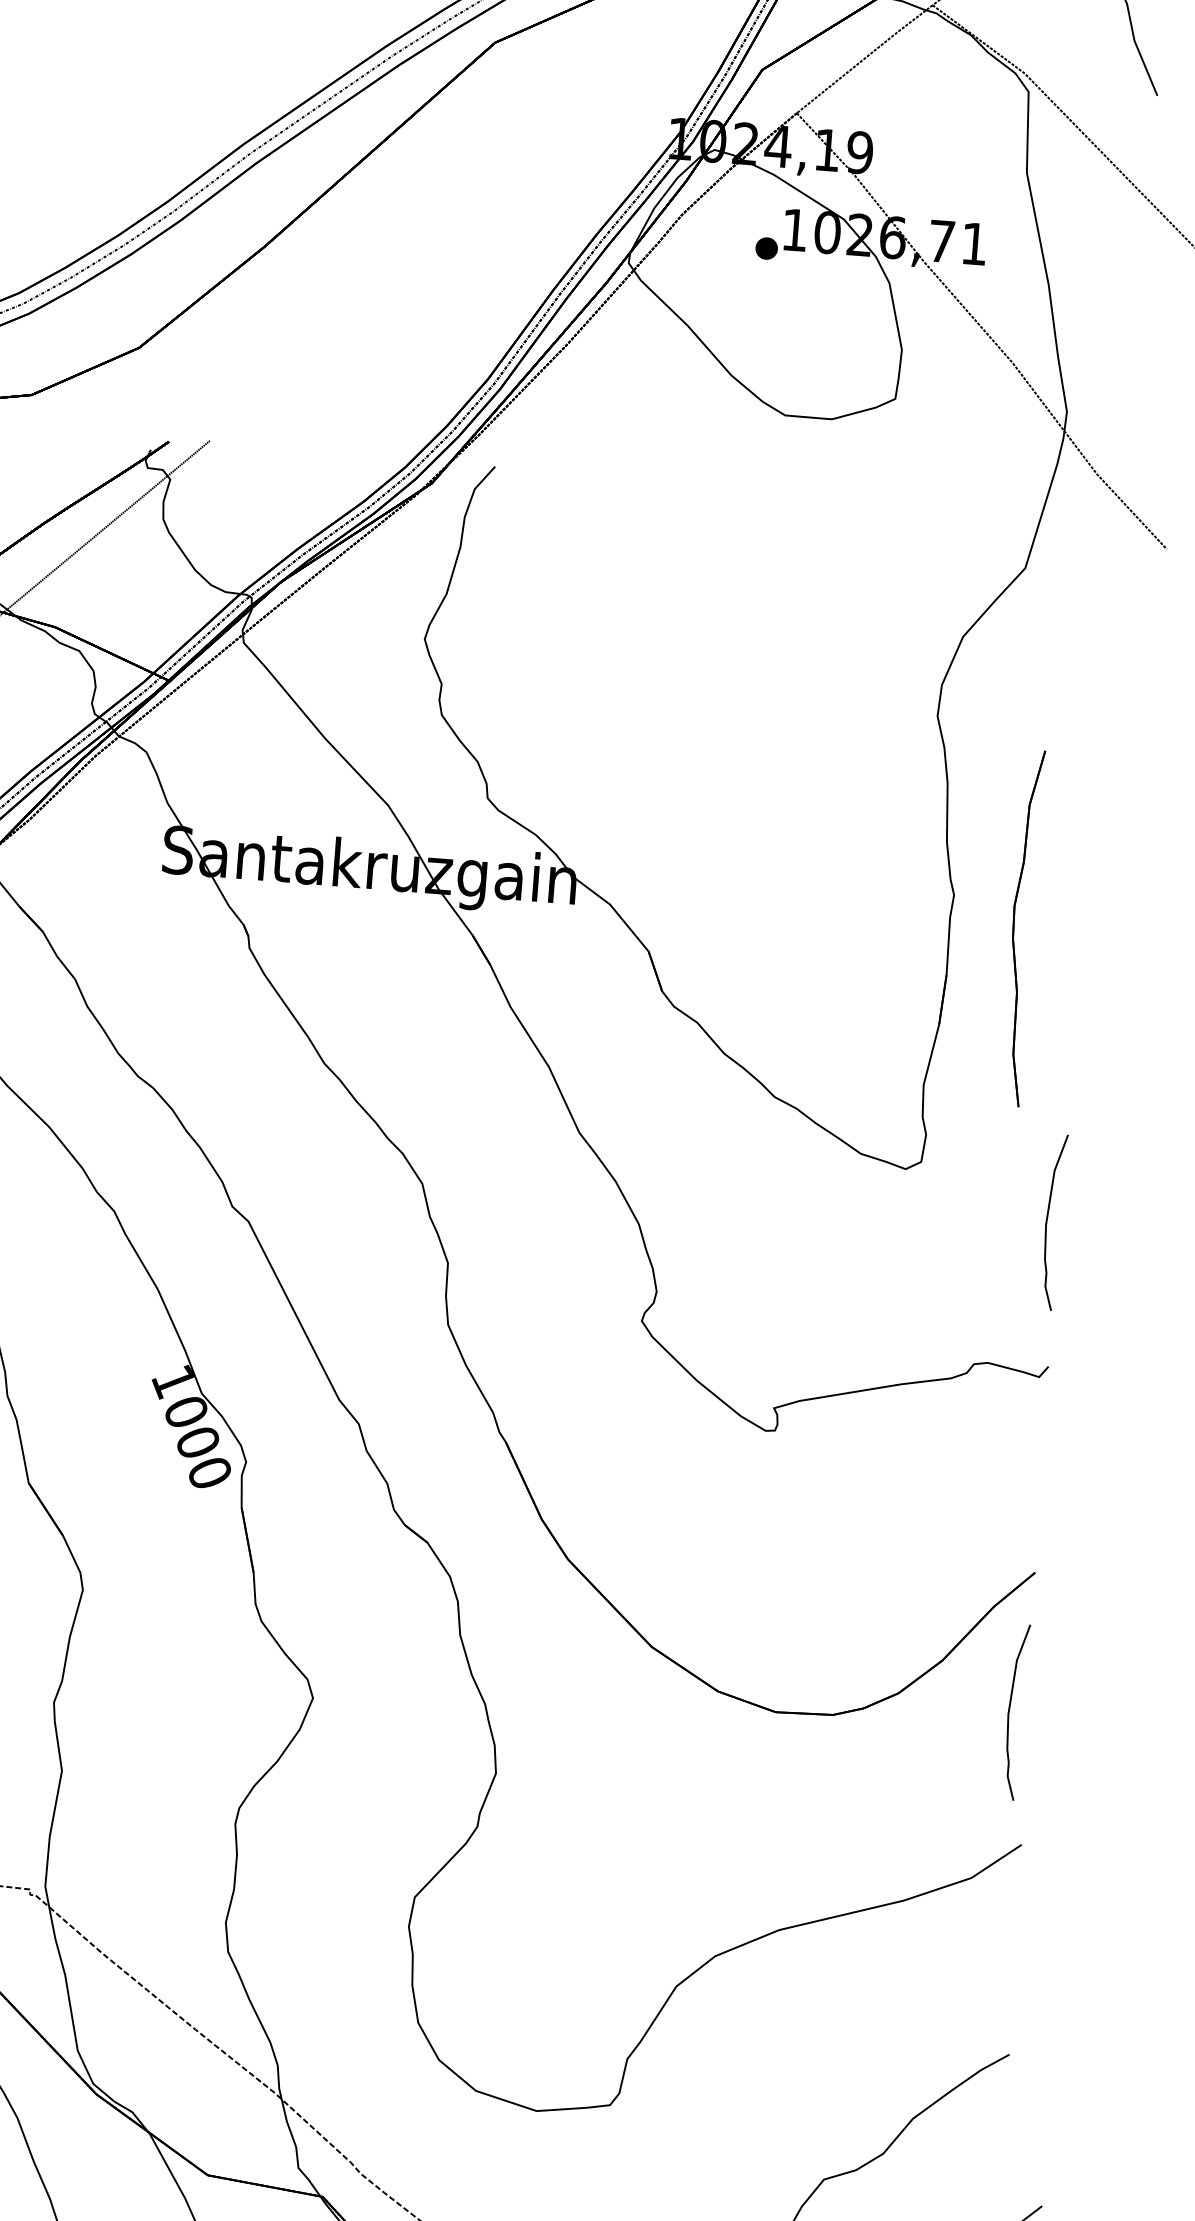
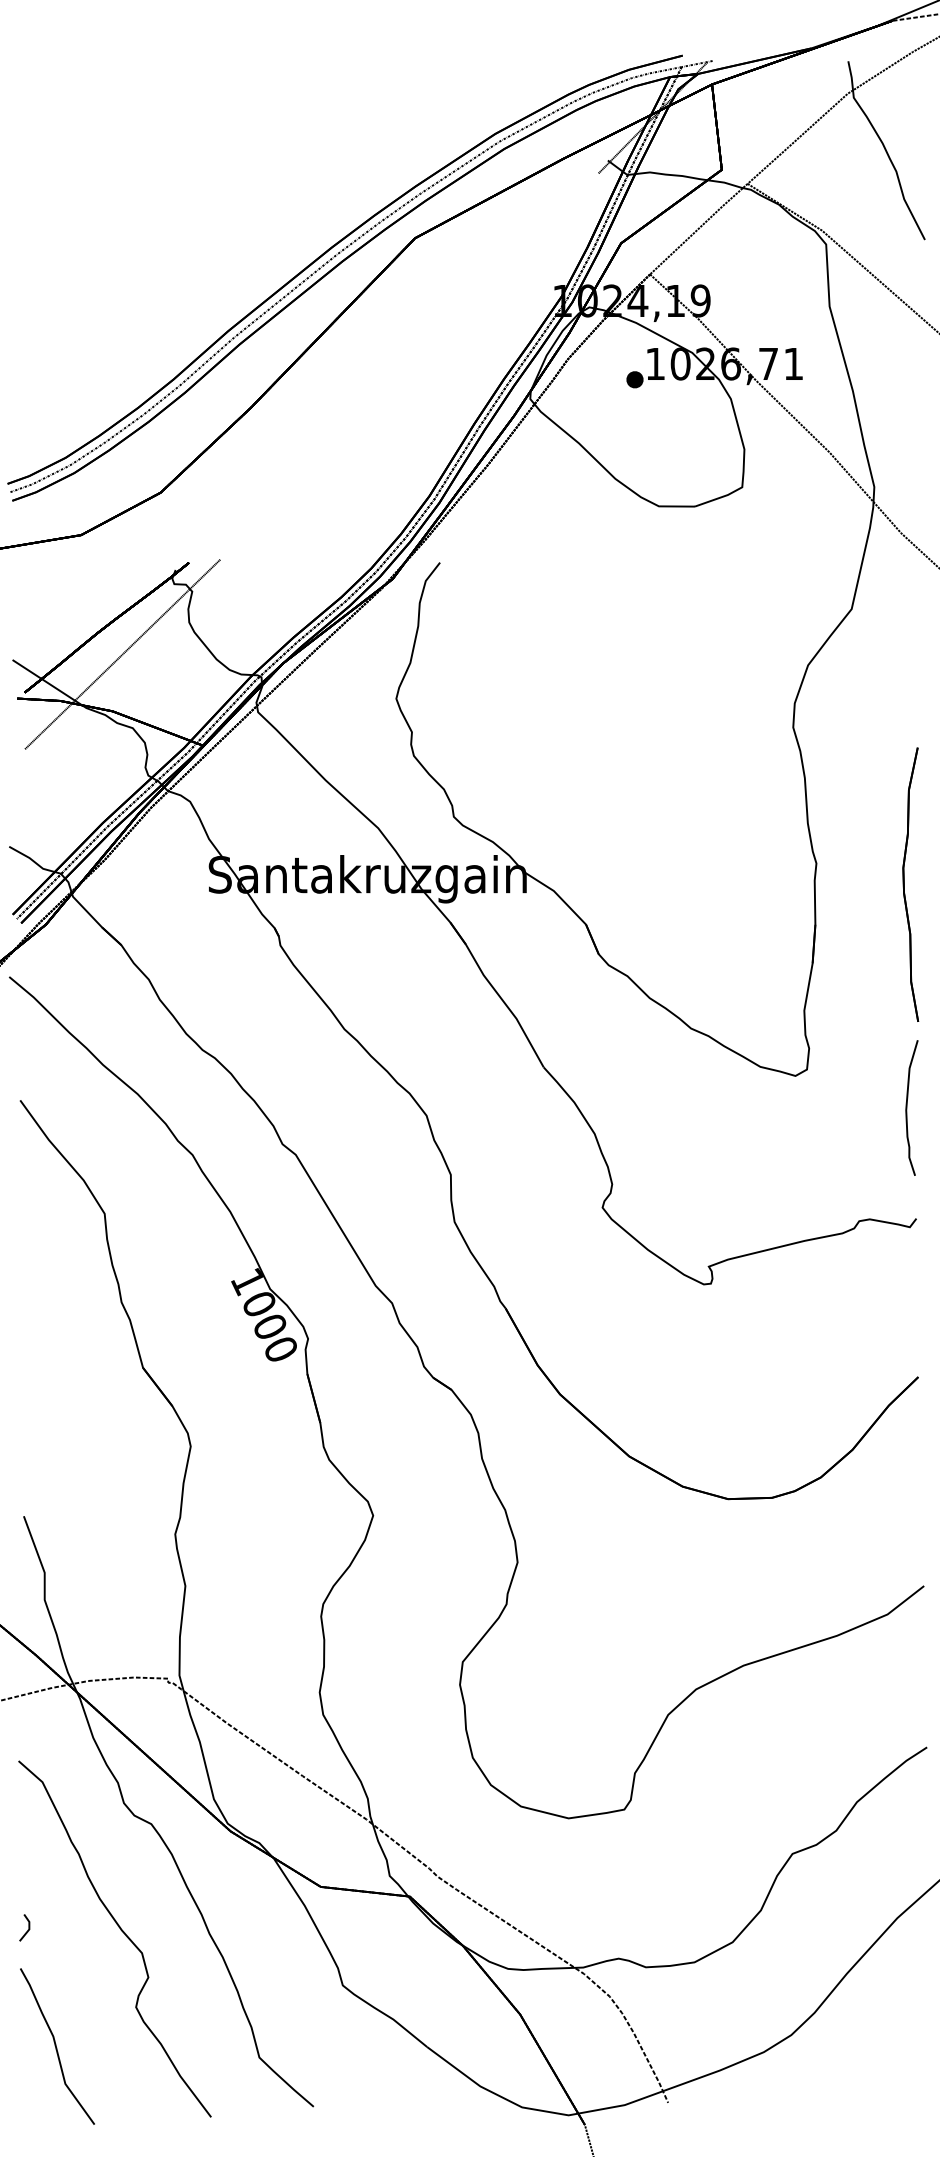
part: (1022, 927) -> (910, 884), moved
curve: (1010, 1711) -> (907, 1484), removed

